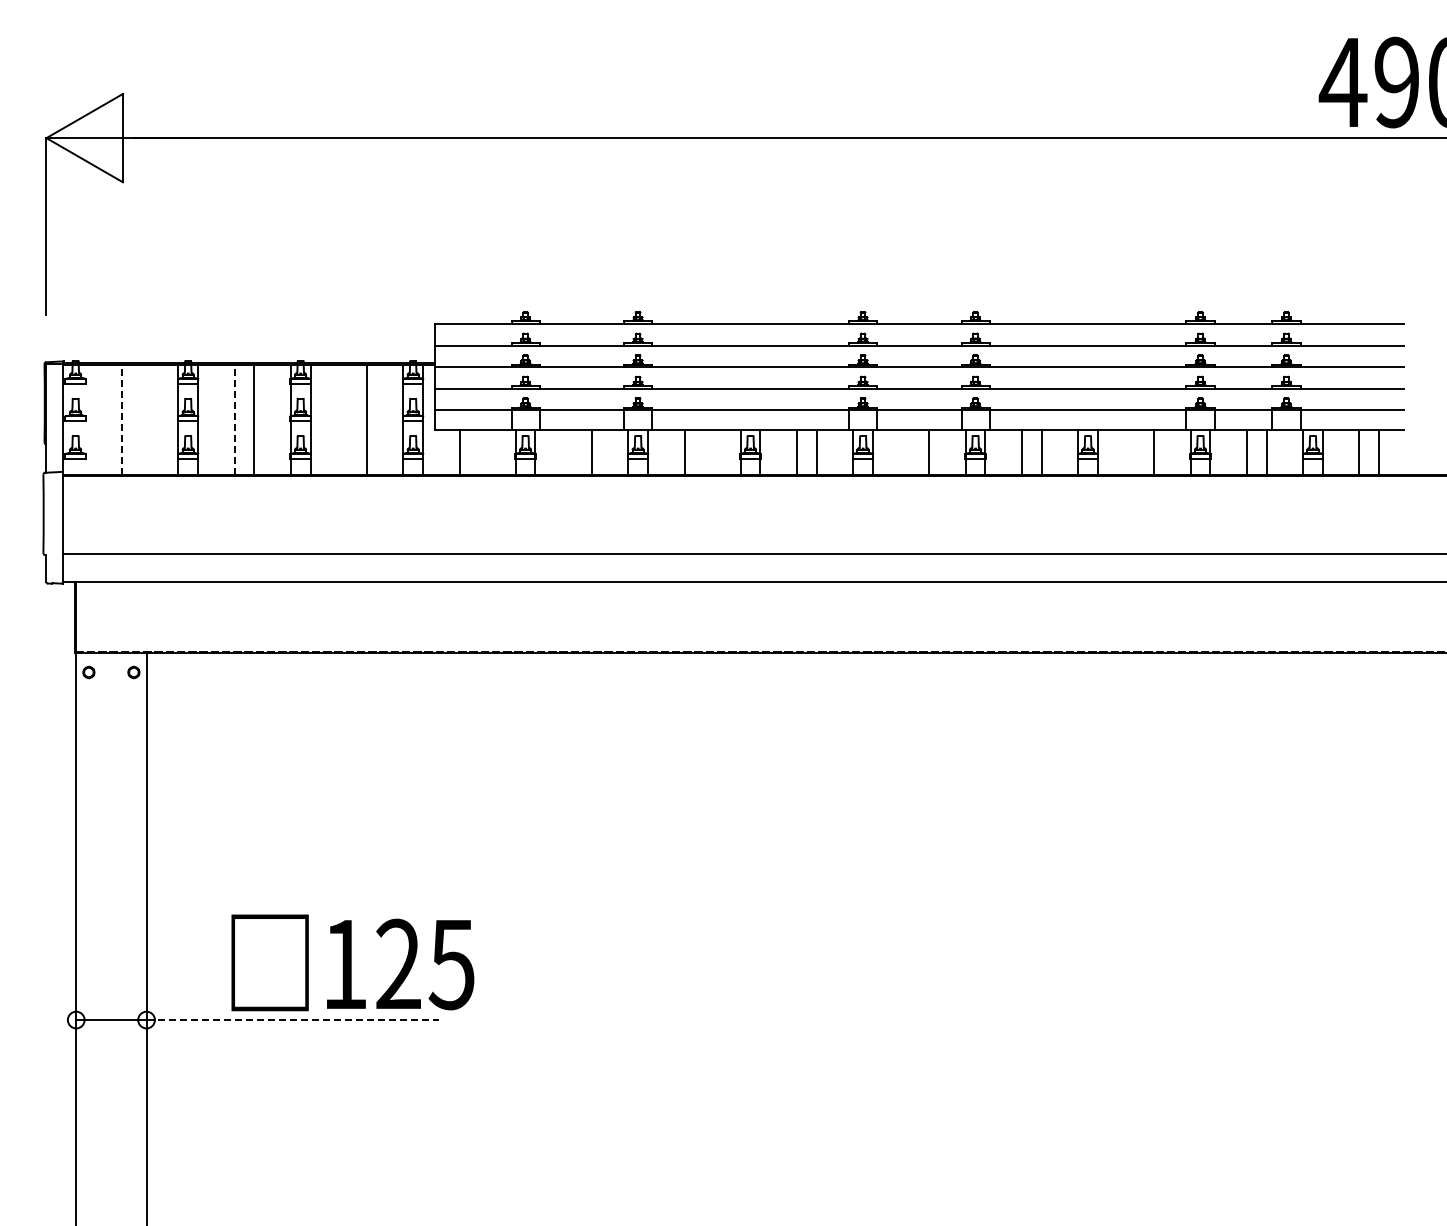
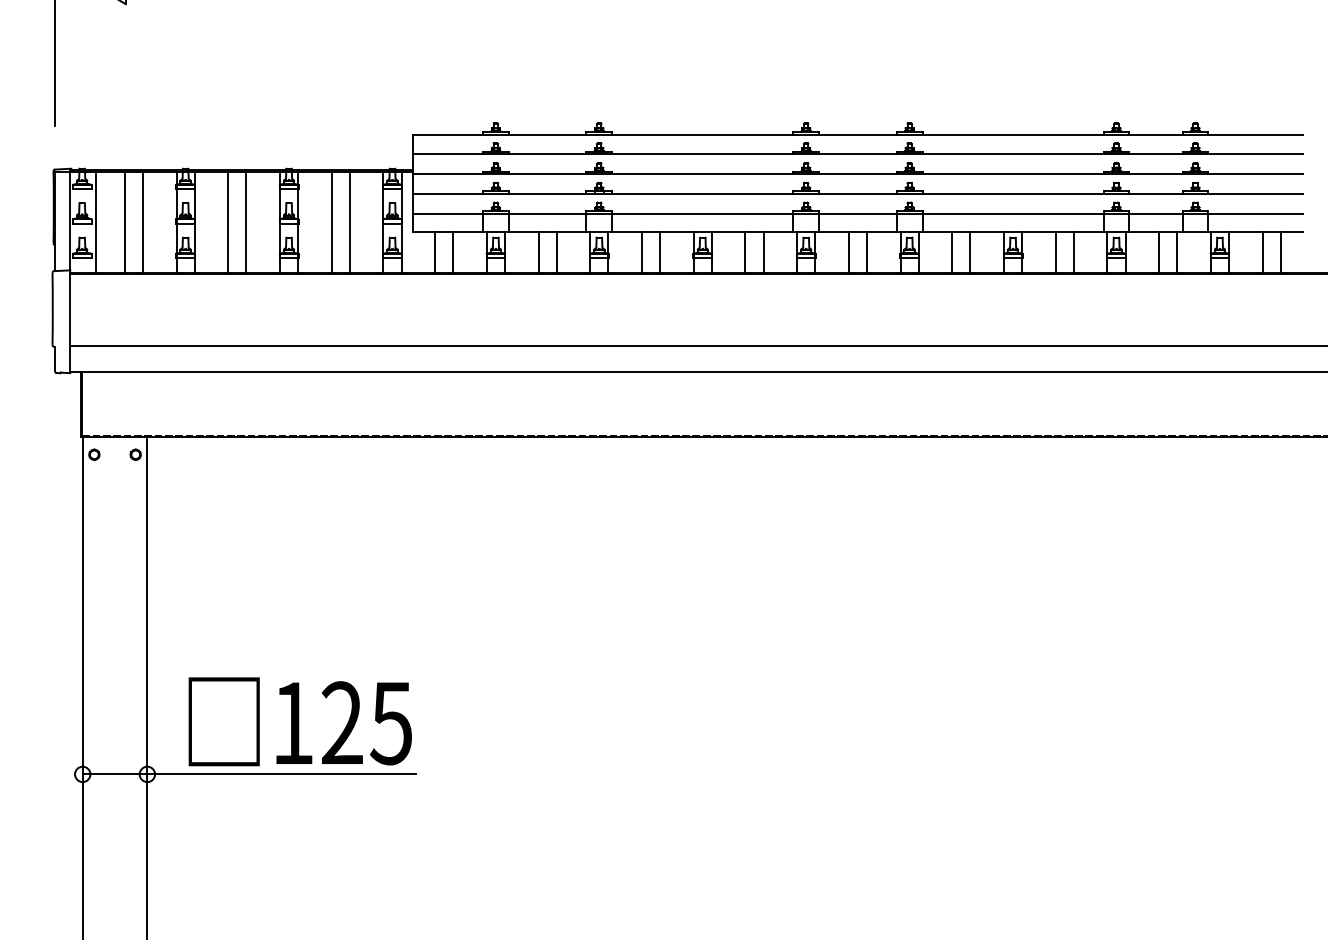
line: (122, 419) -> (125, 222), dashed -> solid
line: (234, 419) -> (228, 222), dashed -> solid
line: (90, 420) -> (95, 223), added
line: (141, 420) -> (142, 223), added
line: (347, 420) -> (332, 223), added
line: (479, 452) -> (453, 252), added
line: (572, 452) -> (539, 252), added
line: (704, 452) -> (660, 252), added
line: (909, 452) -> (848, 252), added
line: (1134, 452) -> (1055, 252), added
text: (352, 962) -> (299, 721), moved
line: (293, 1020) -> (282, 774), dashed -> solid

